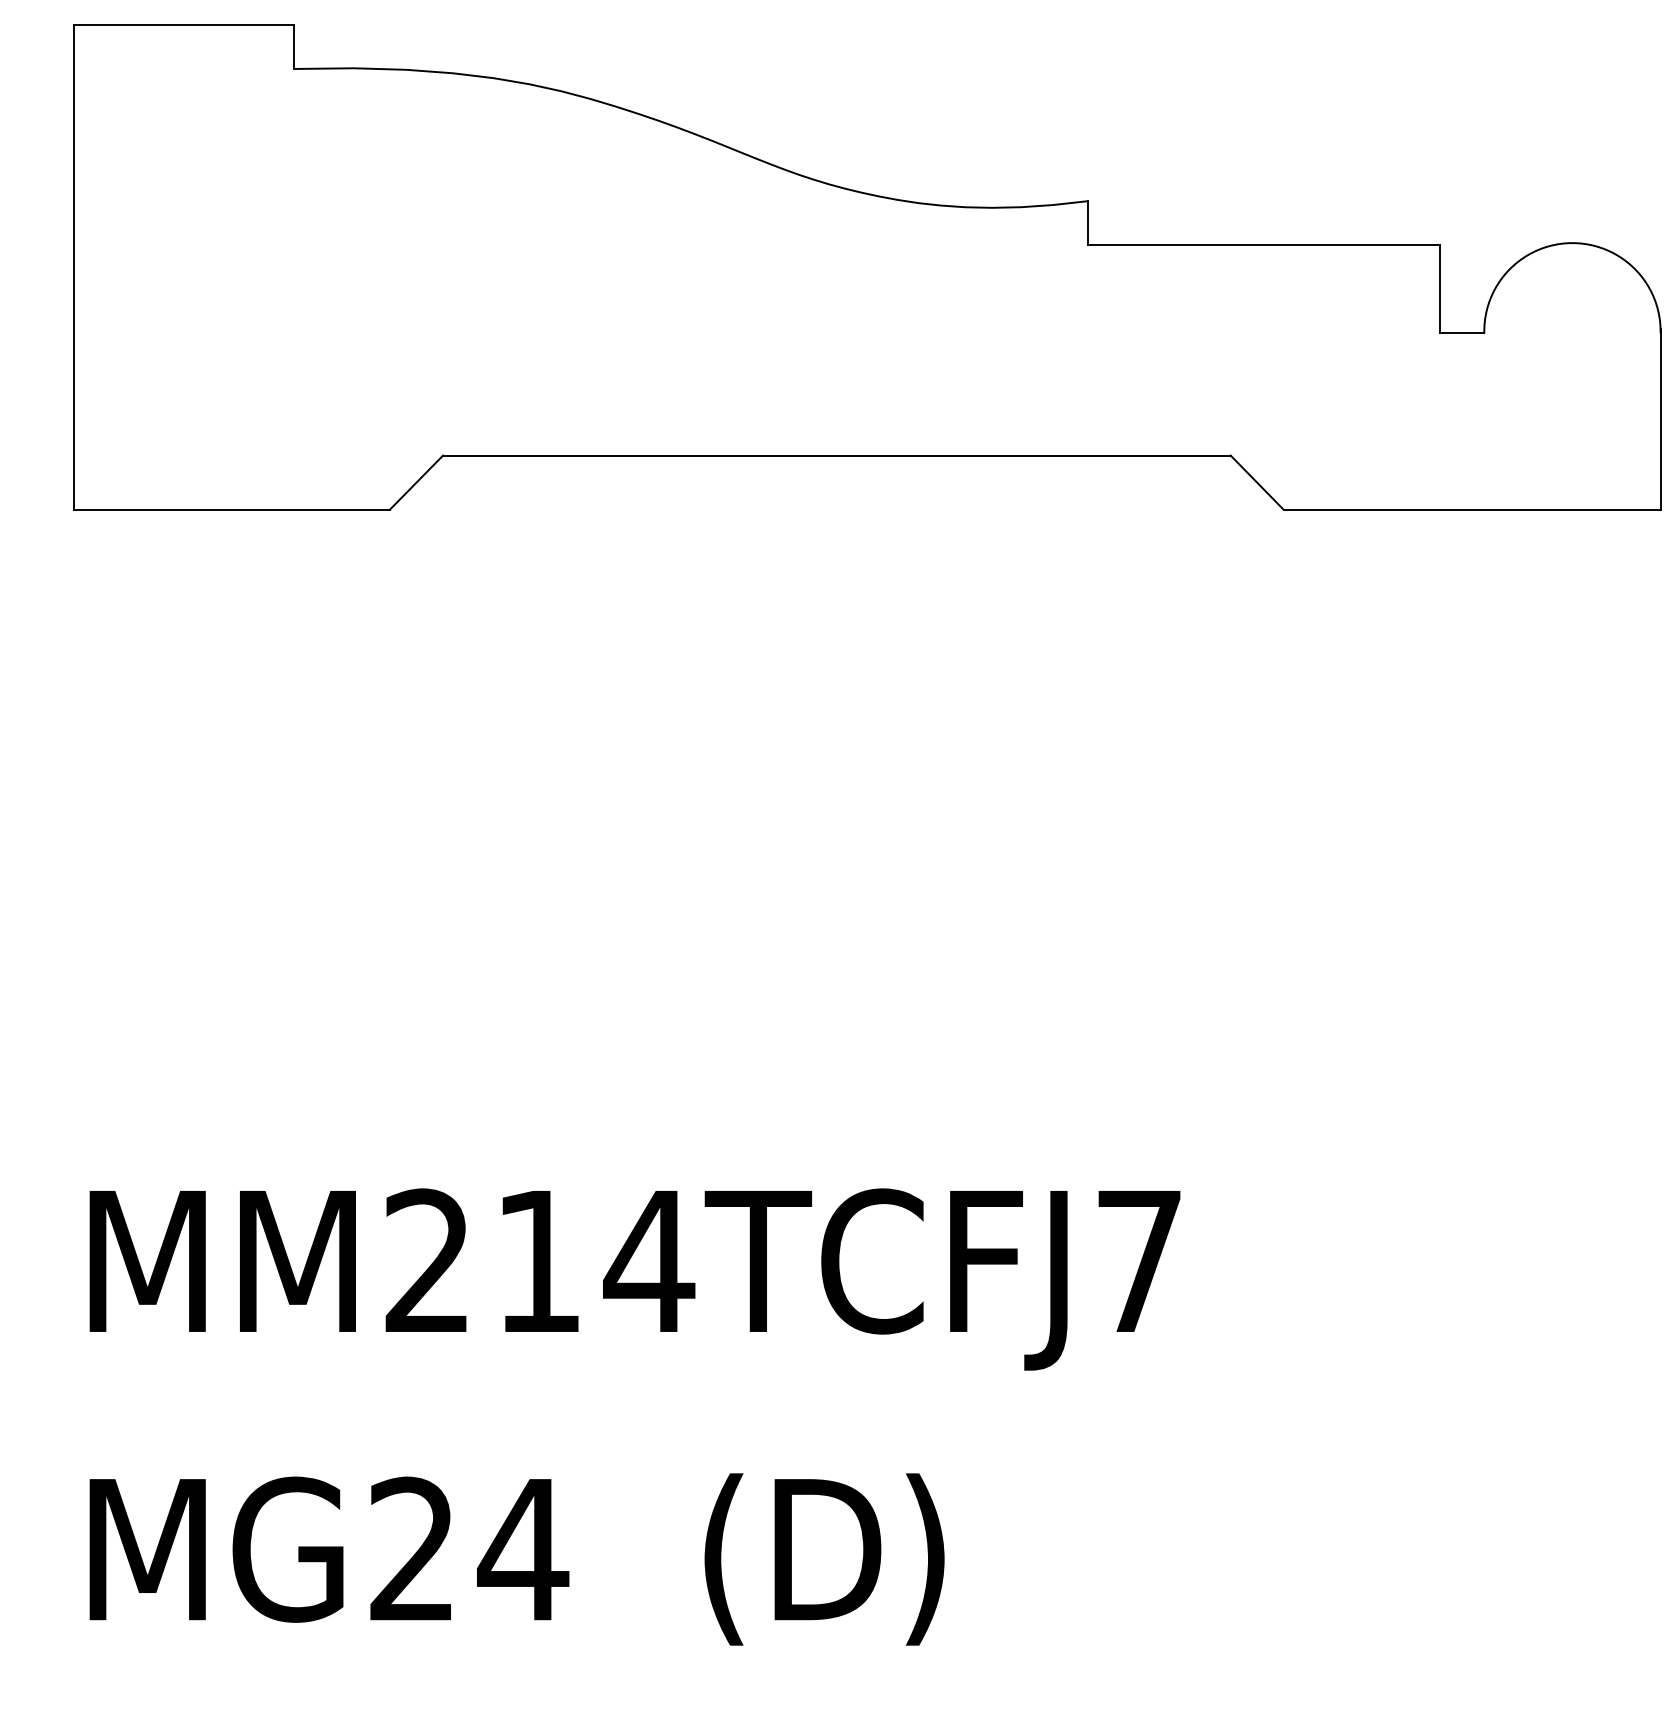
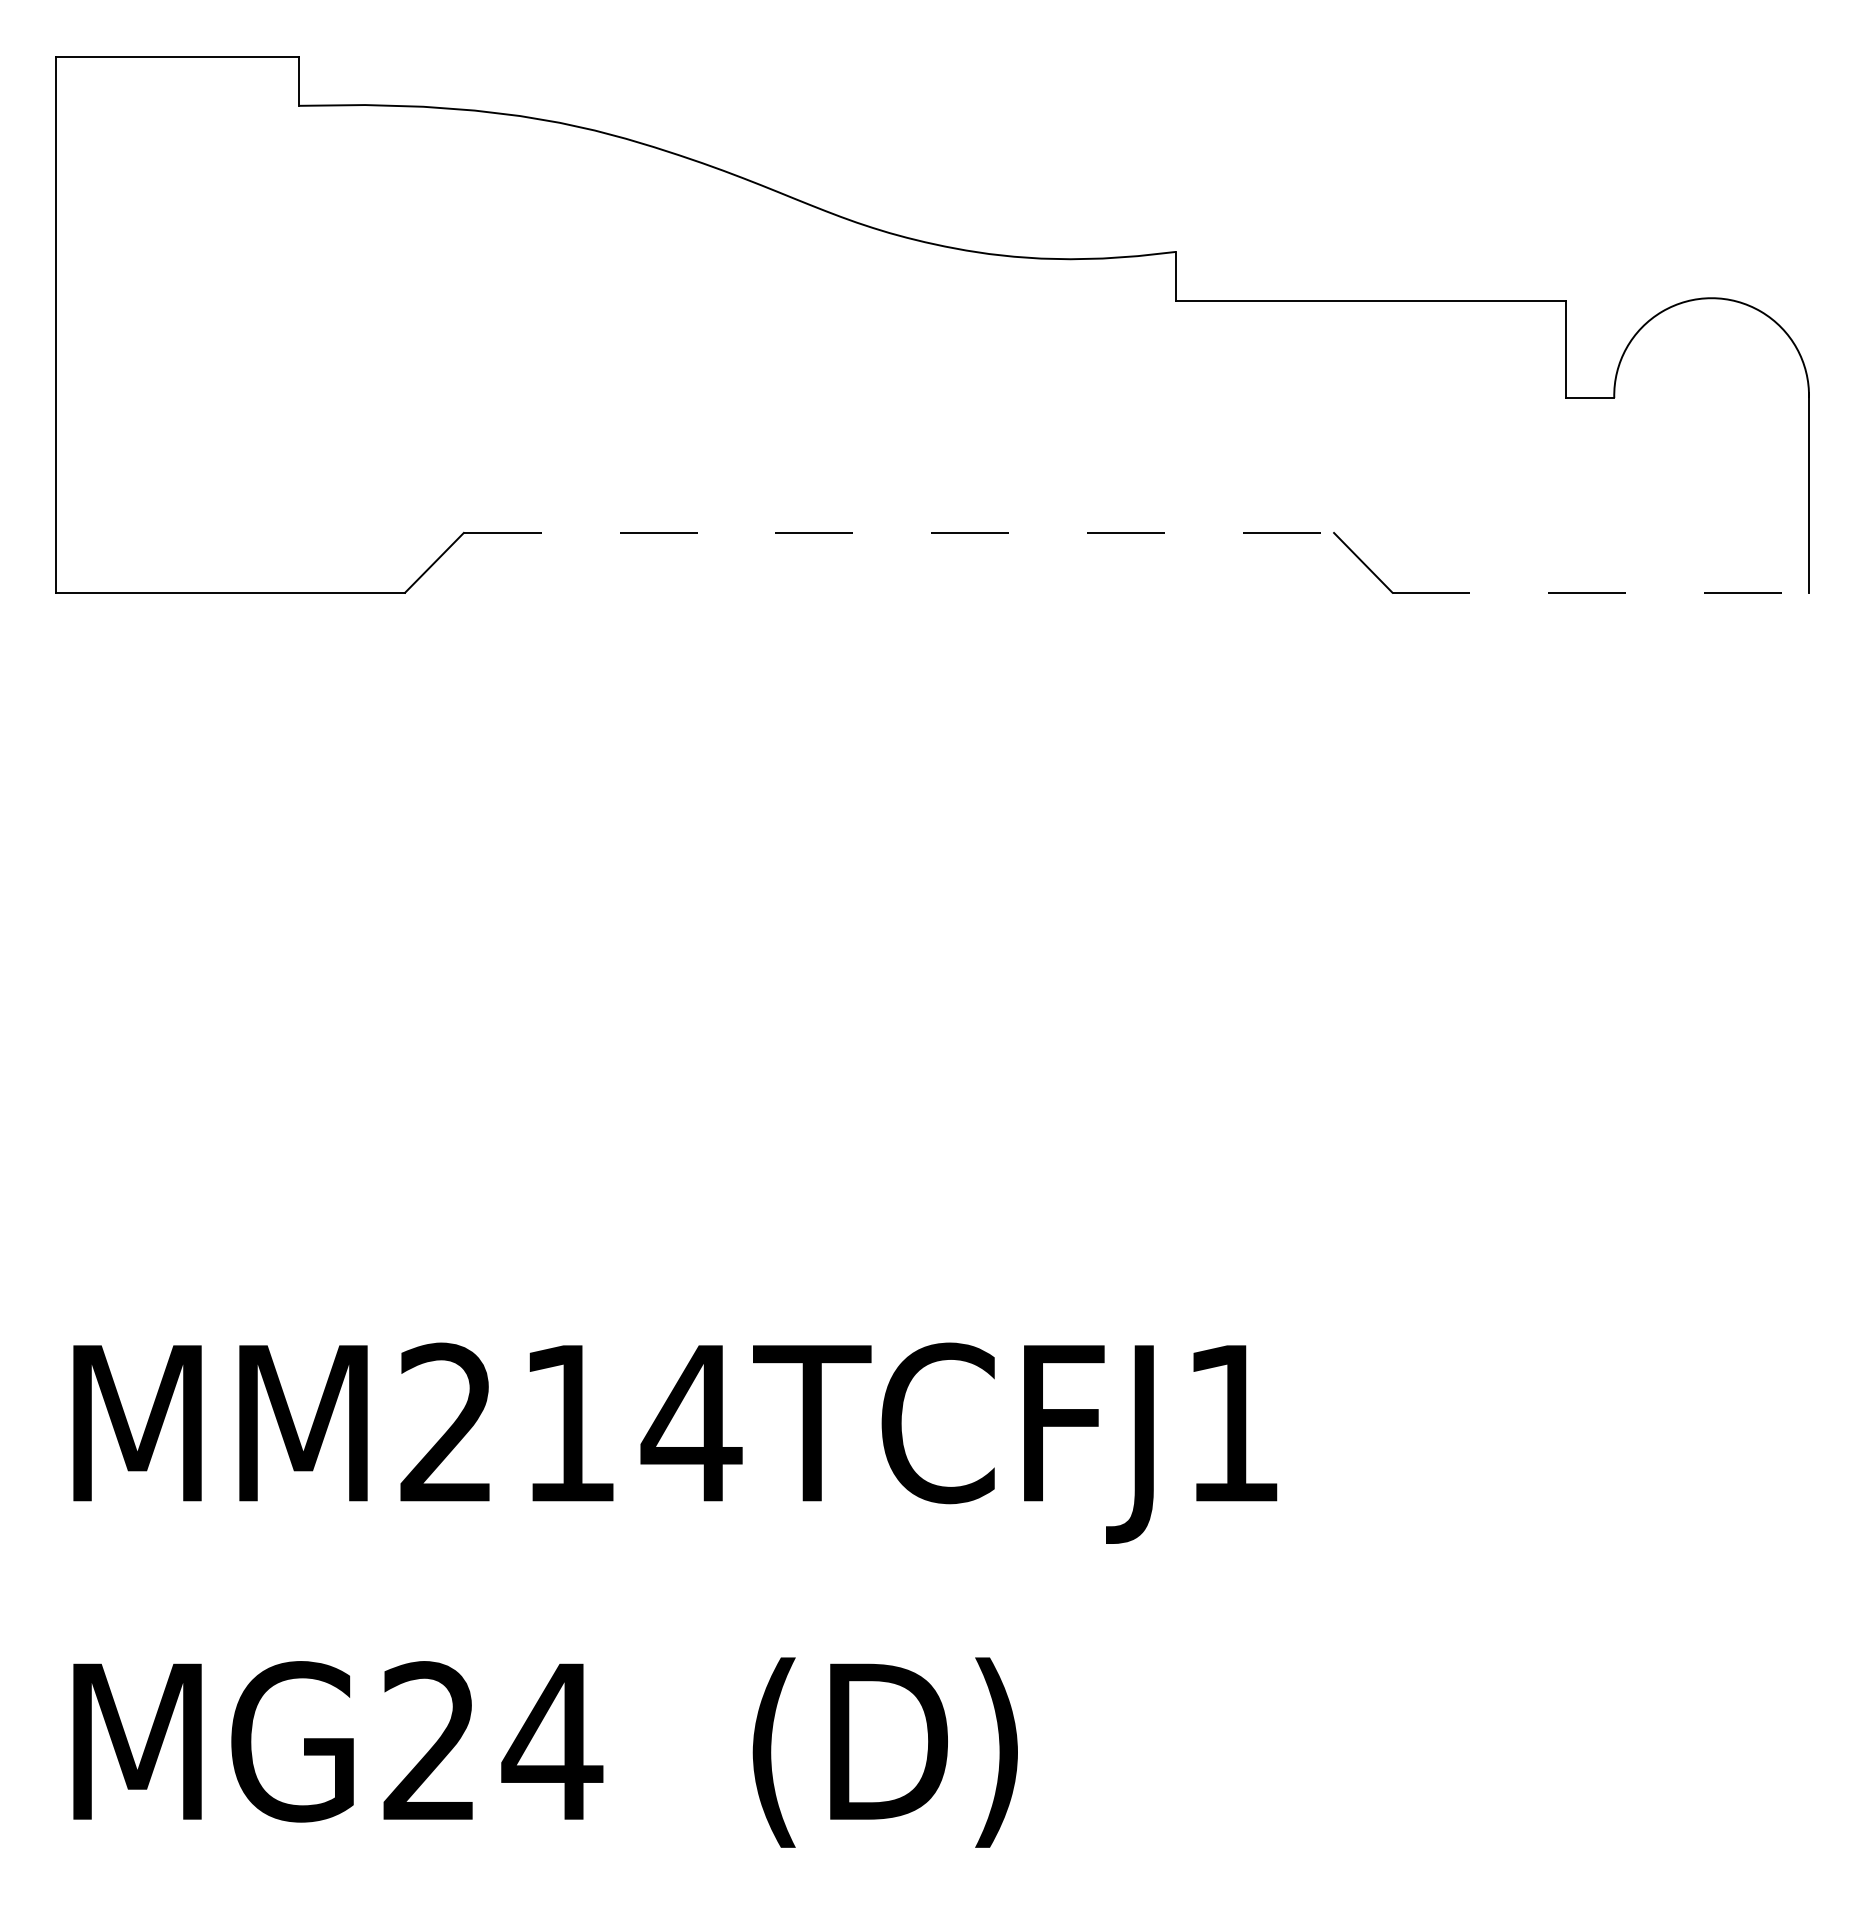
line: (837, 455) -> (899, 532), solid -> dashed
line: (1472, 509) -> (1601, 592), solid -> dashed
text: (1139, 1261) -> (1233, 1423), MM214TCFJ7 -> MM214TCFJ1

